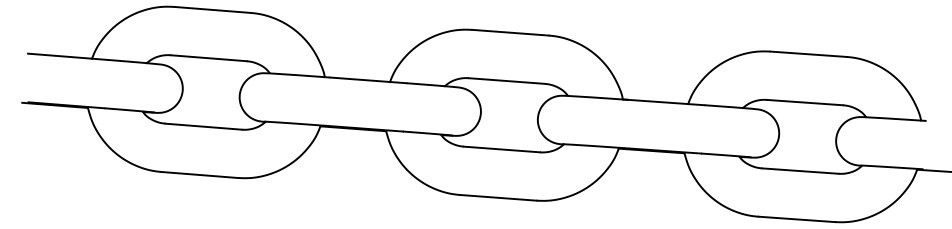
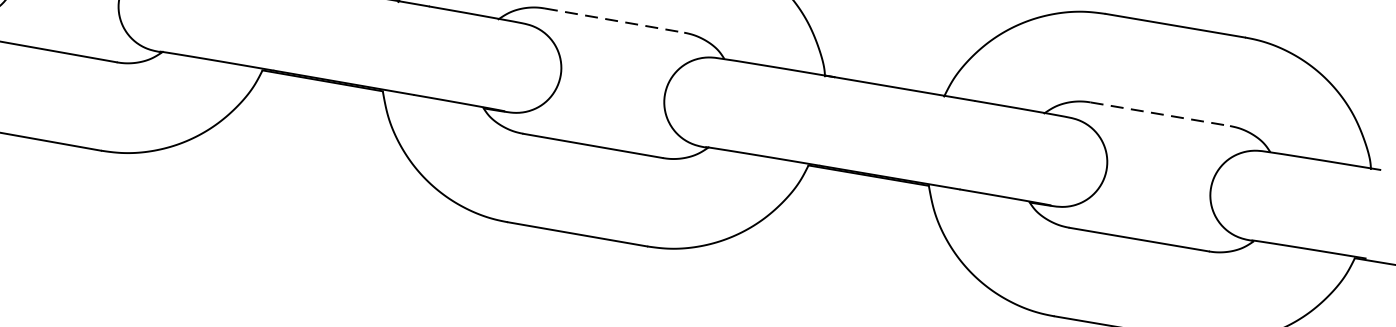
line: (507, 81) -> (615, 21), solid -> dashed
line: (805, 102) -> (1161, 114), solid -> dashed

